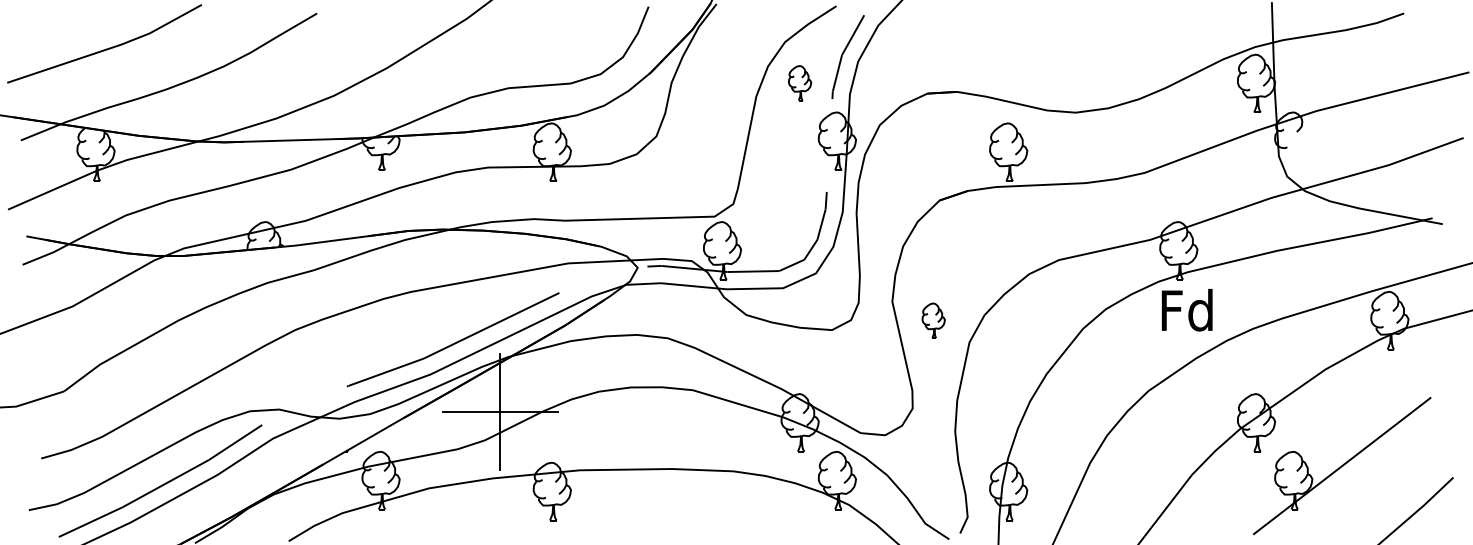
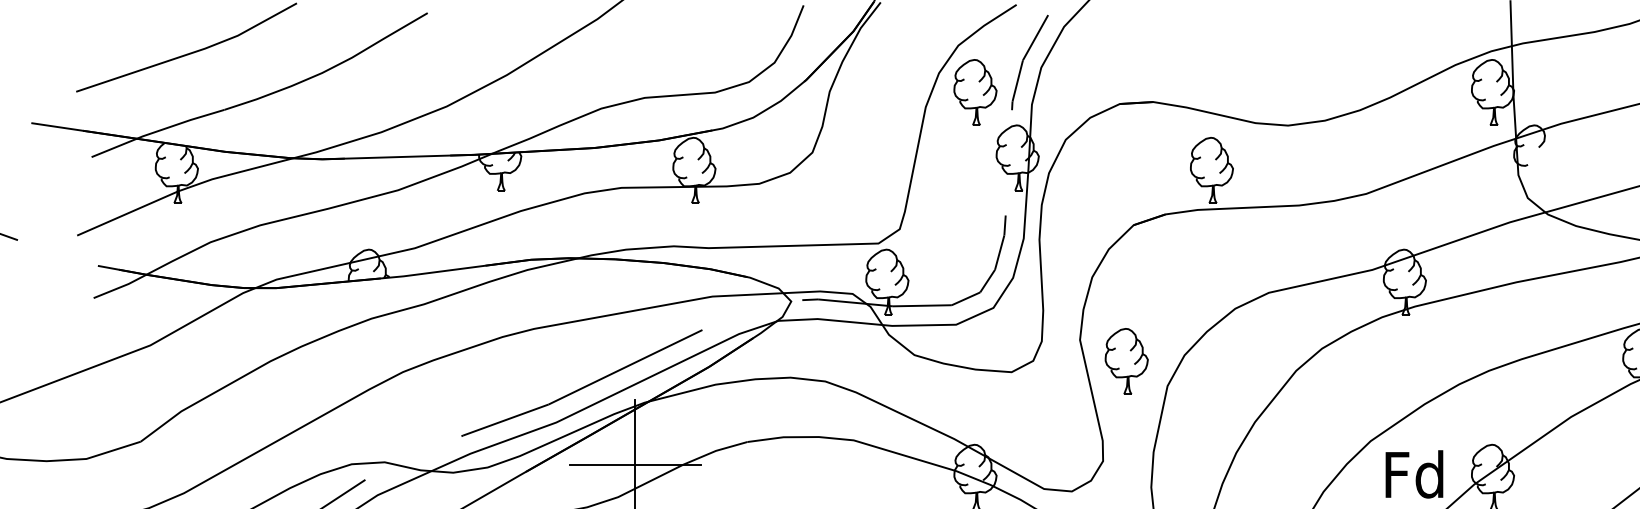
part: (799, 82) -> (974, 91), size x1.67
text: (1186, 310) -> (1413, 474), moved
part: (933, 320) -> (1126, 361), size x1.67

